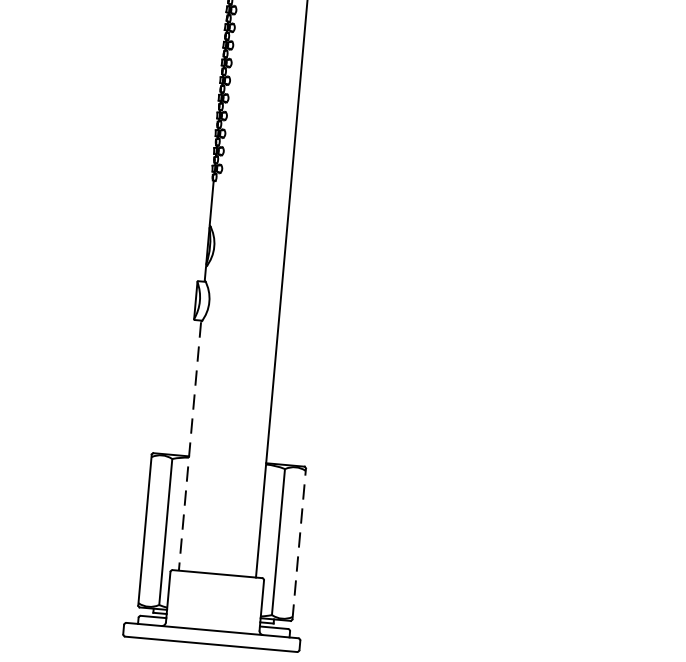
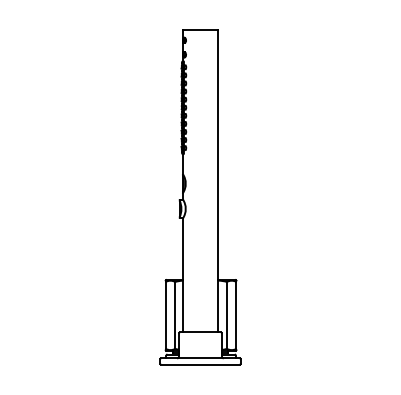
line: (189, 446) -> (182, 275), dashed -> solid
line: (299, 544) -> (236, 315), dashed -> solid

